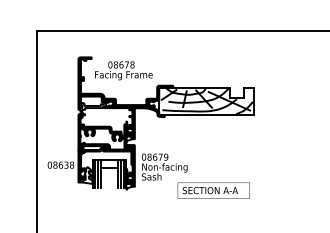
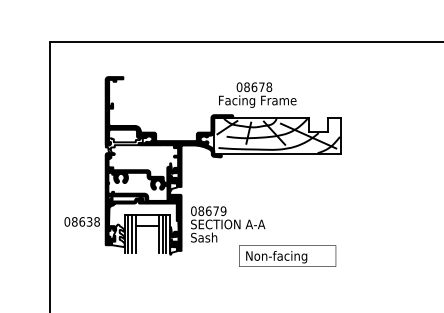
text: (123, 70) -> (257, 94), moved
text: (169, 167) -> (228, 225), Non-facing -> SECTION A-A
text: (210, 191) -> (282, 257), SECTION A-A -> Non-facing

